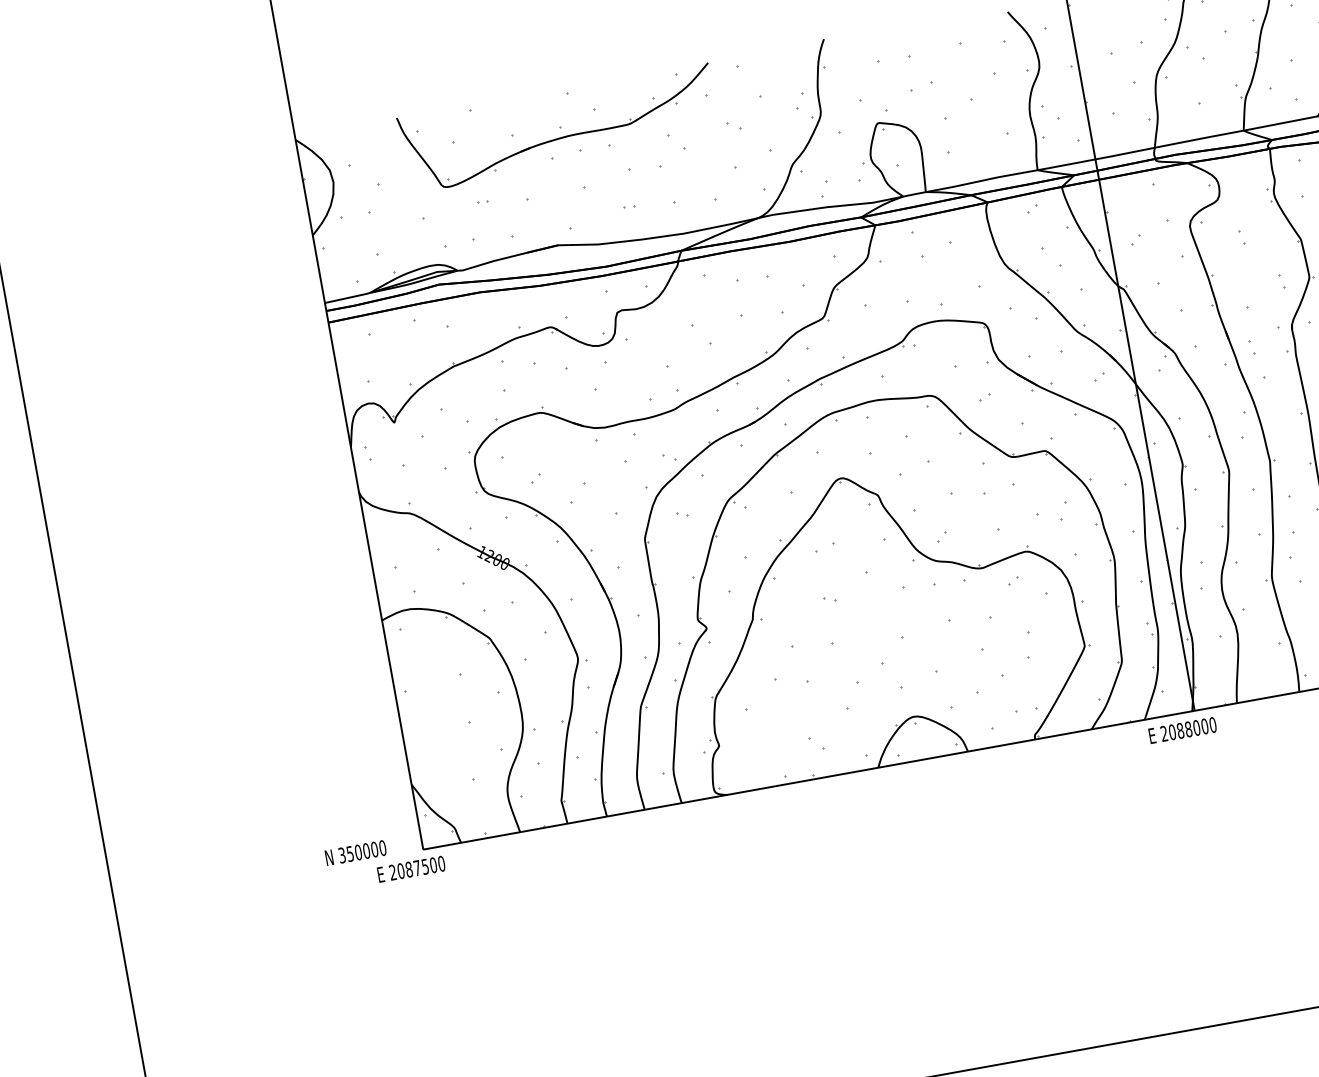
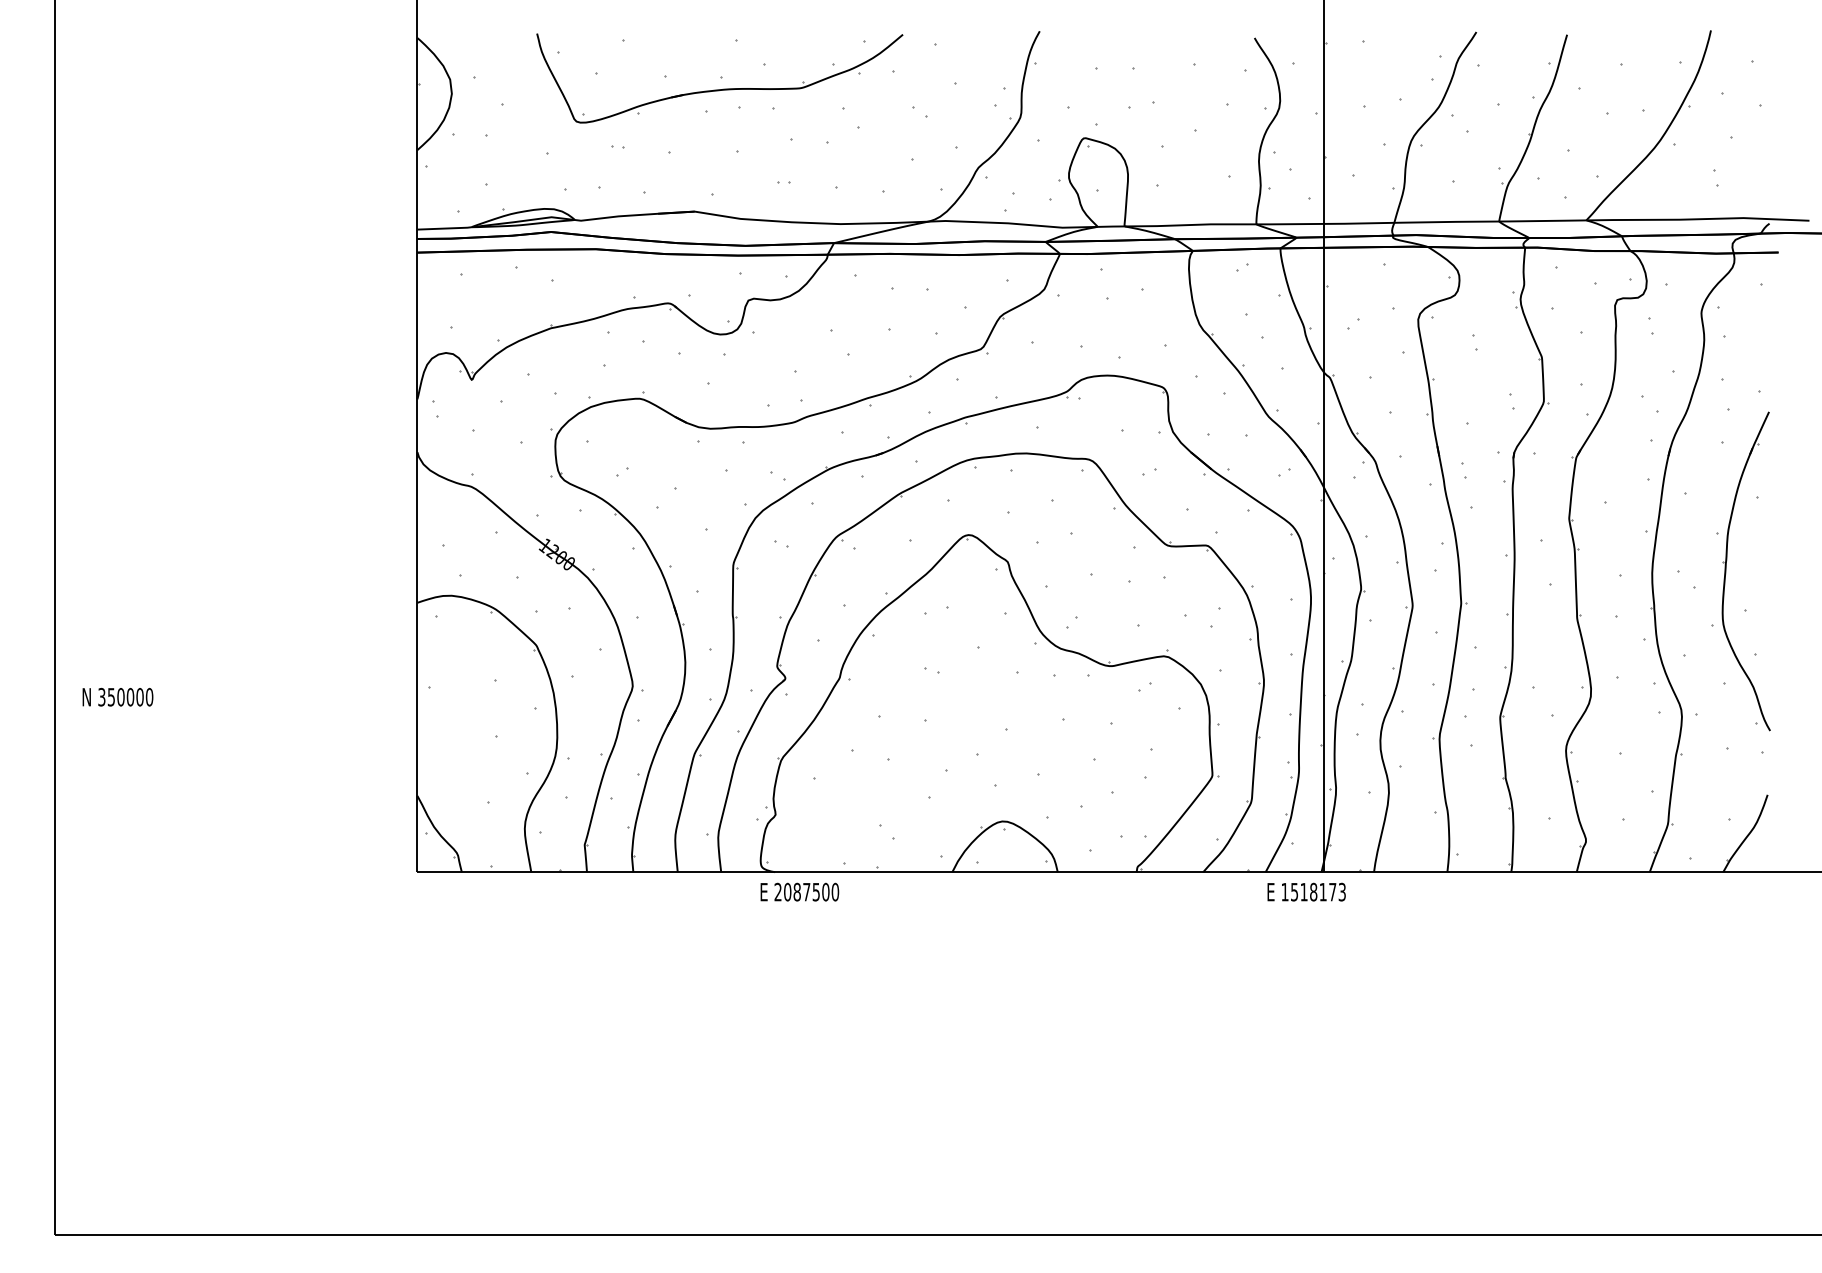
text: (1188, 728) -> (1313, 891), 2088000 -> 1518173
text: (355, 852) -> (117, 696), moved
text: (411, 868) -> (799, 891), moved

